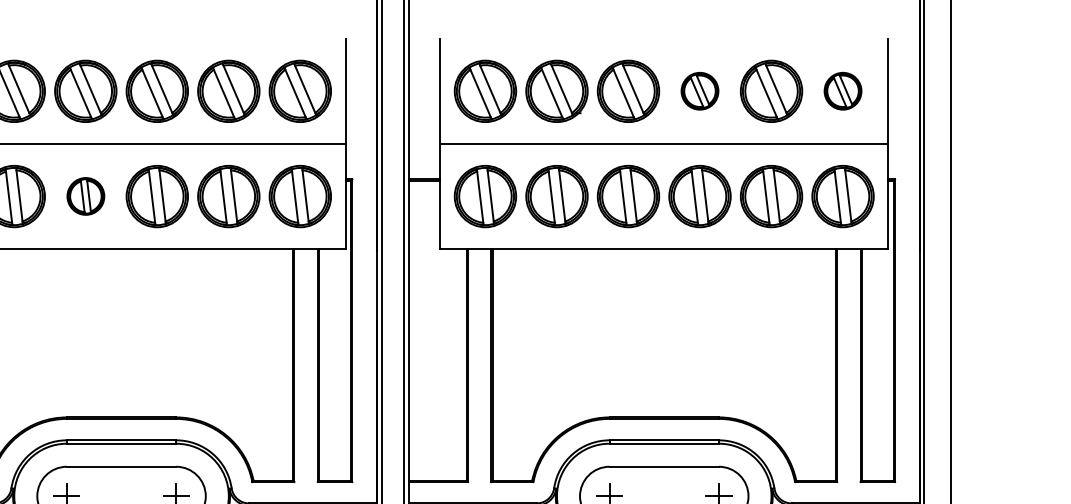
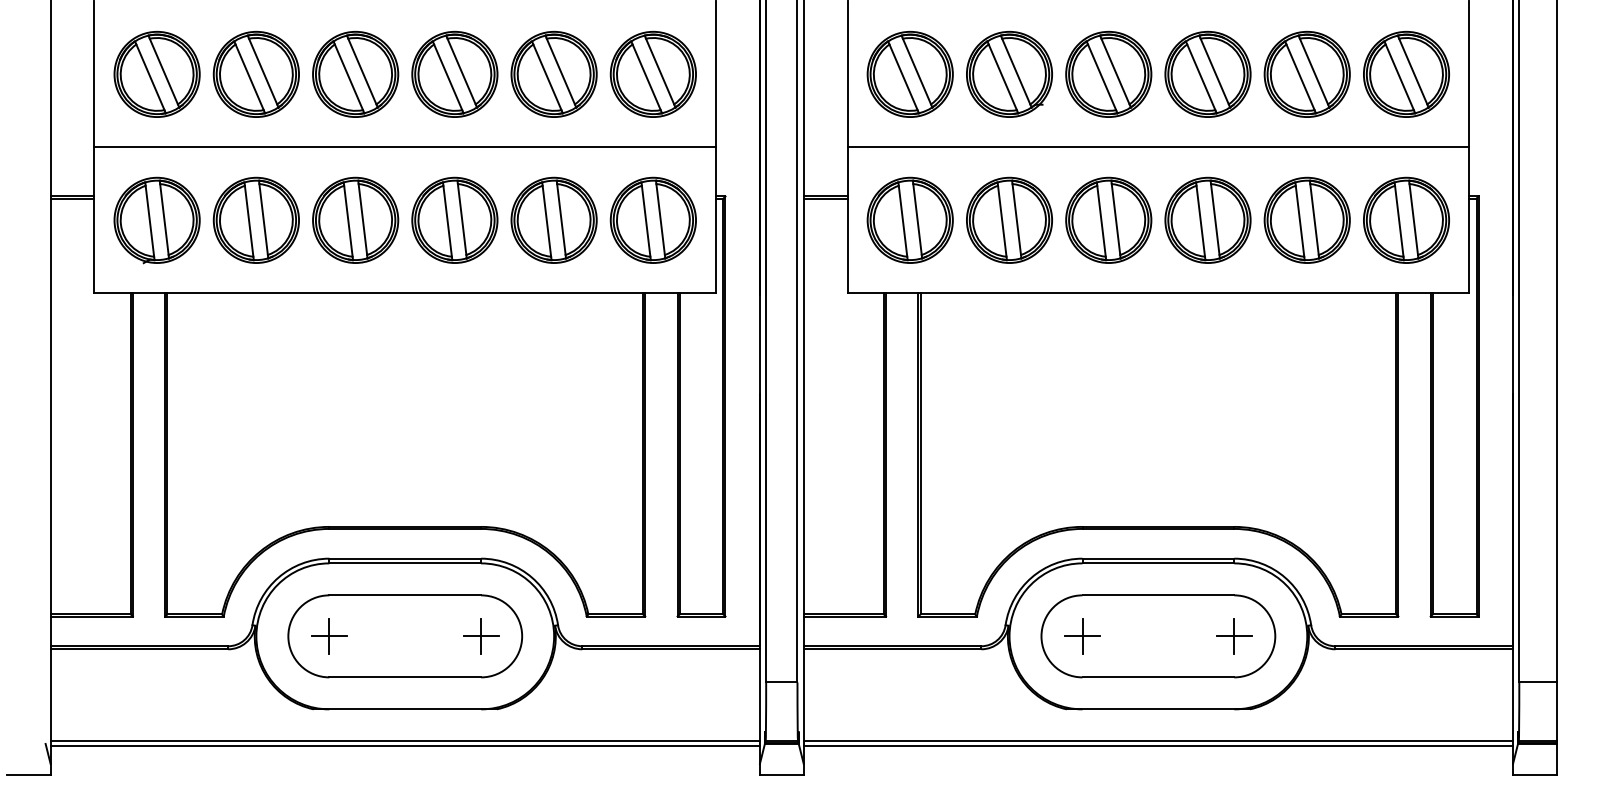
part: (699, 90) -> (1207, 73), size x1.67
part: (843, 90) -> (1406, 73), size x1.67
part: (85, 195) -> (355, 219), size x1.67

